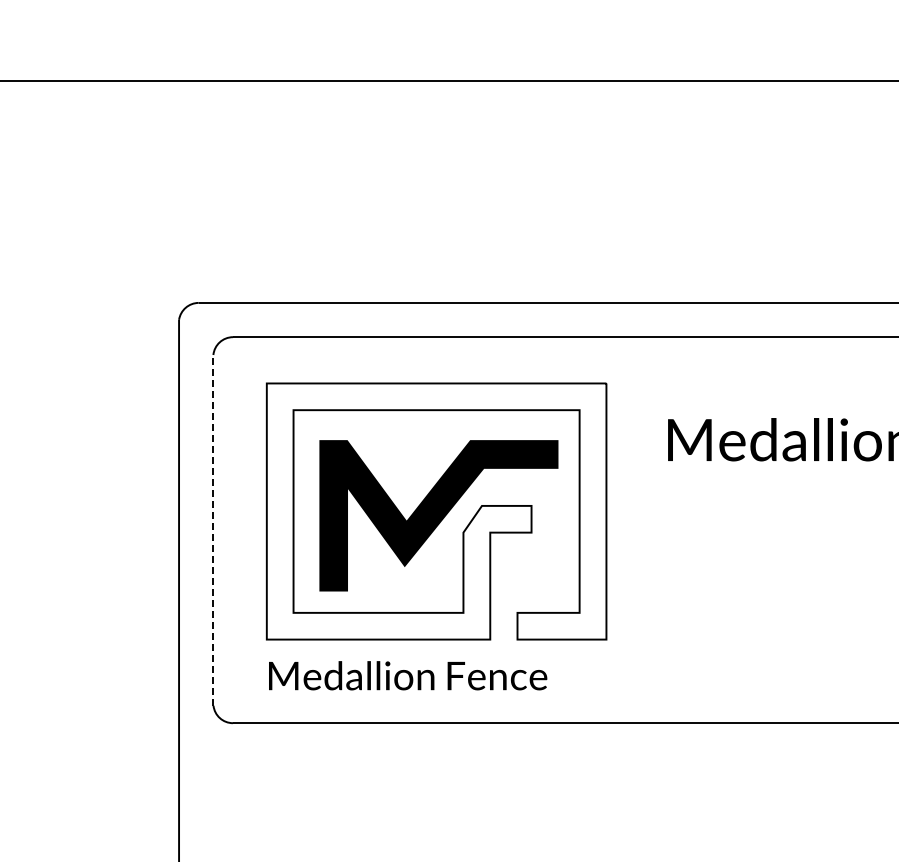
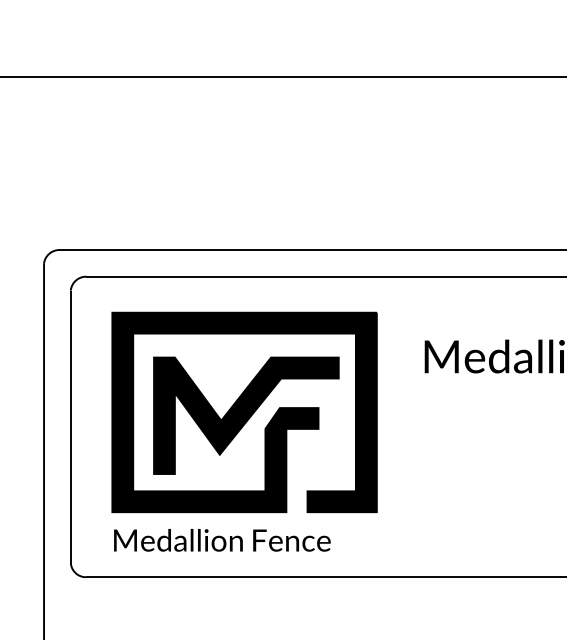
fill: (436, 511) -> (244, 412), added
line: (213, 529) -> (70, 426), dashed -> solid

